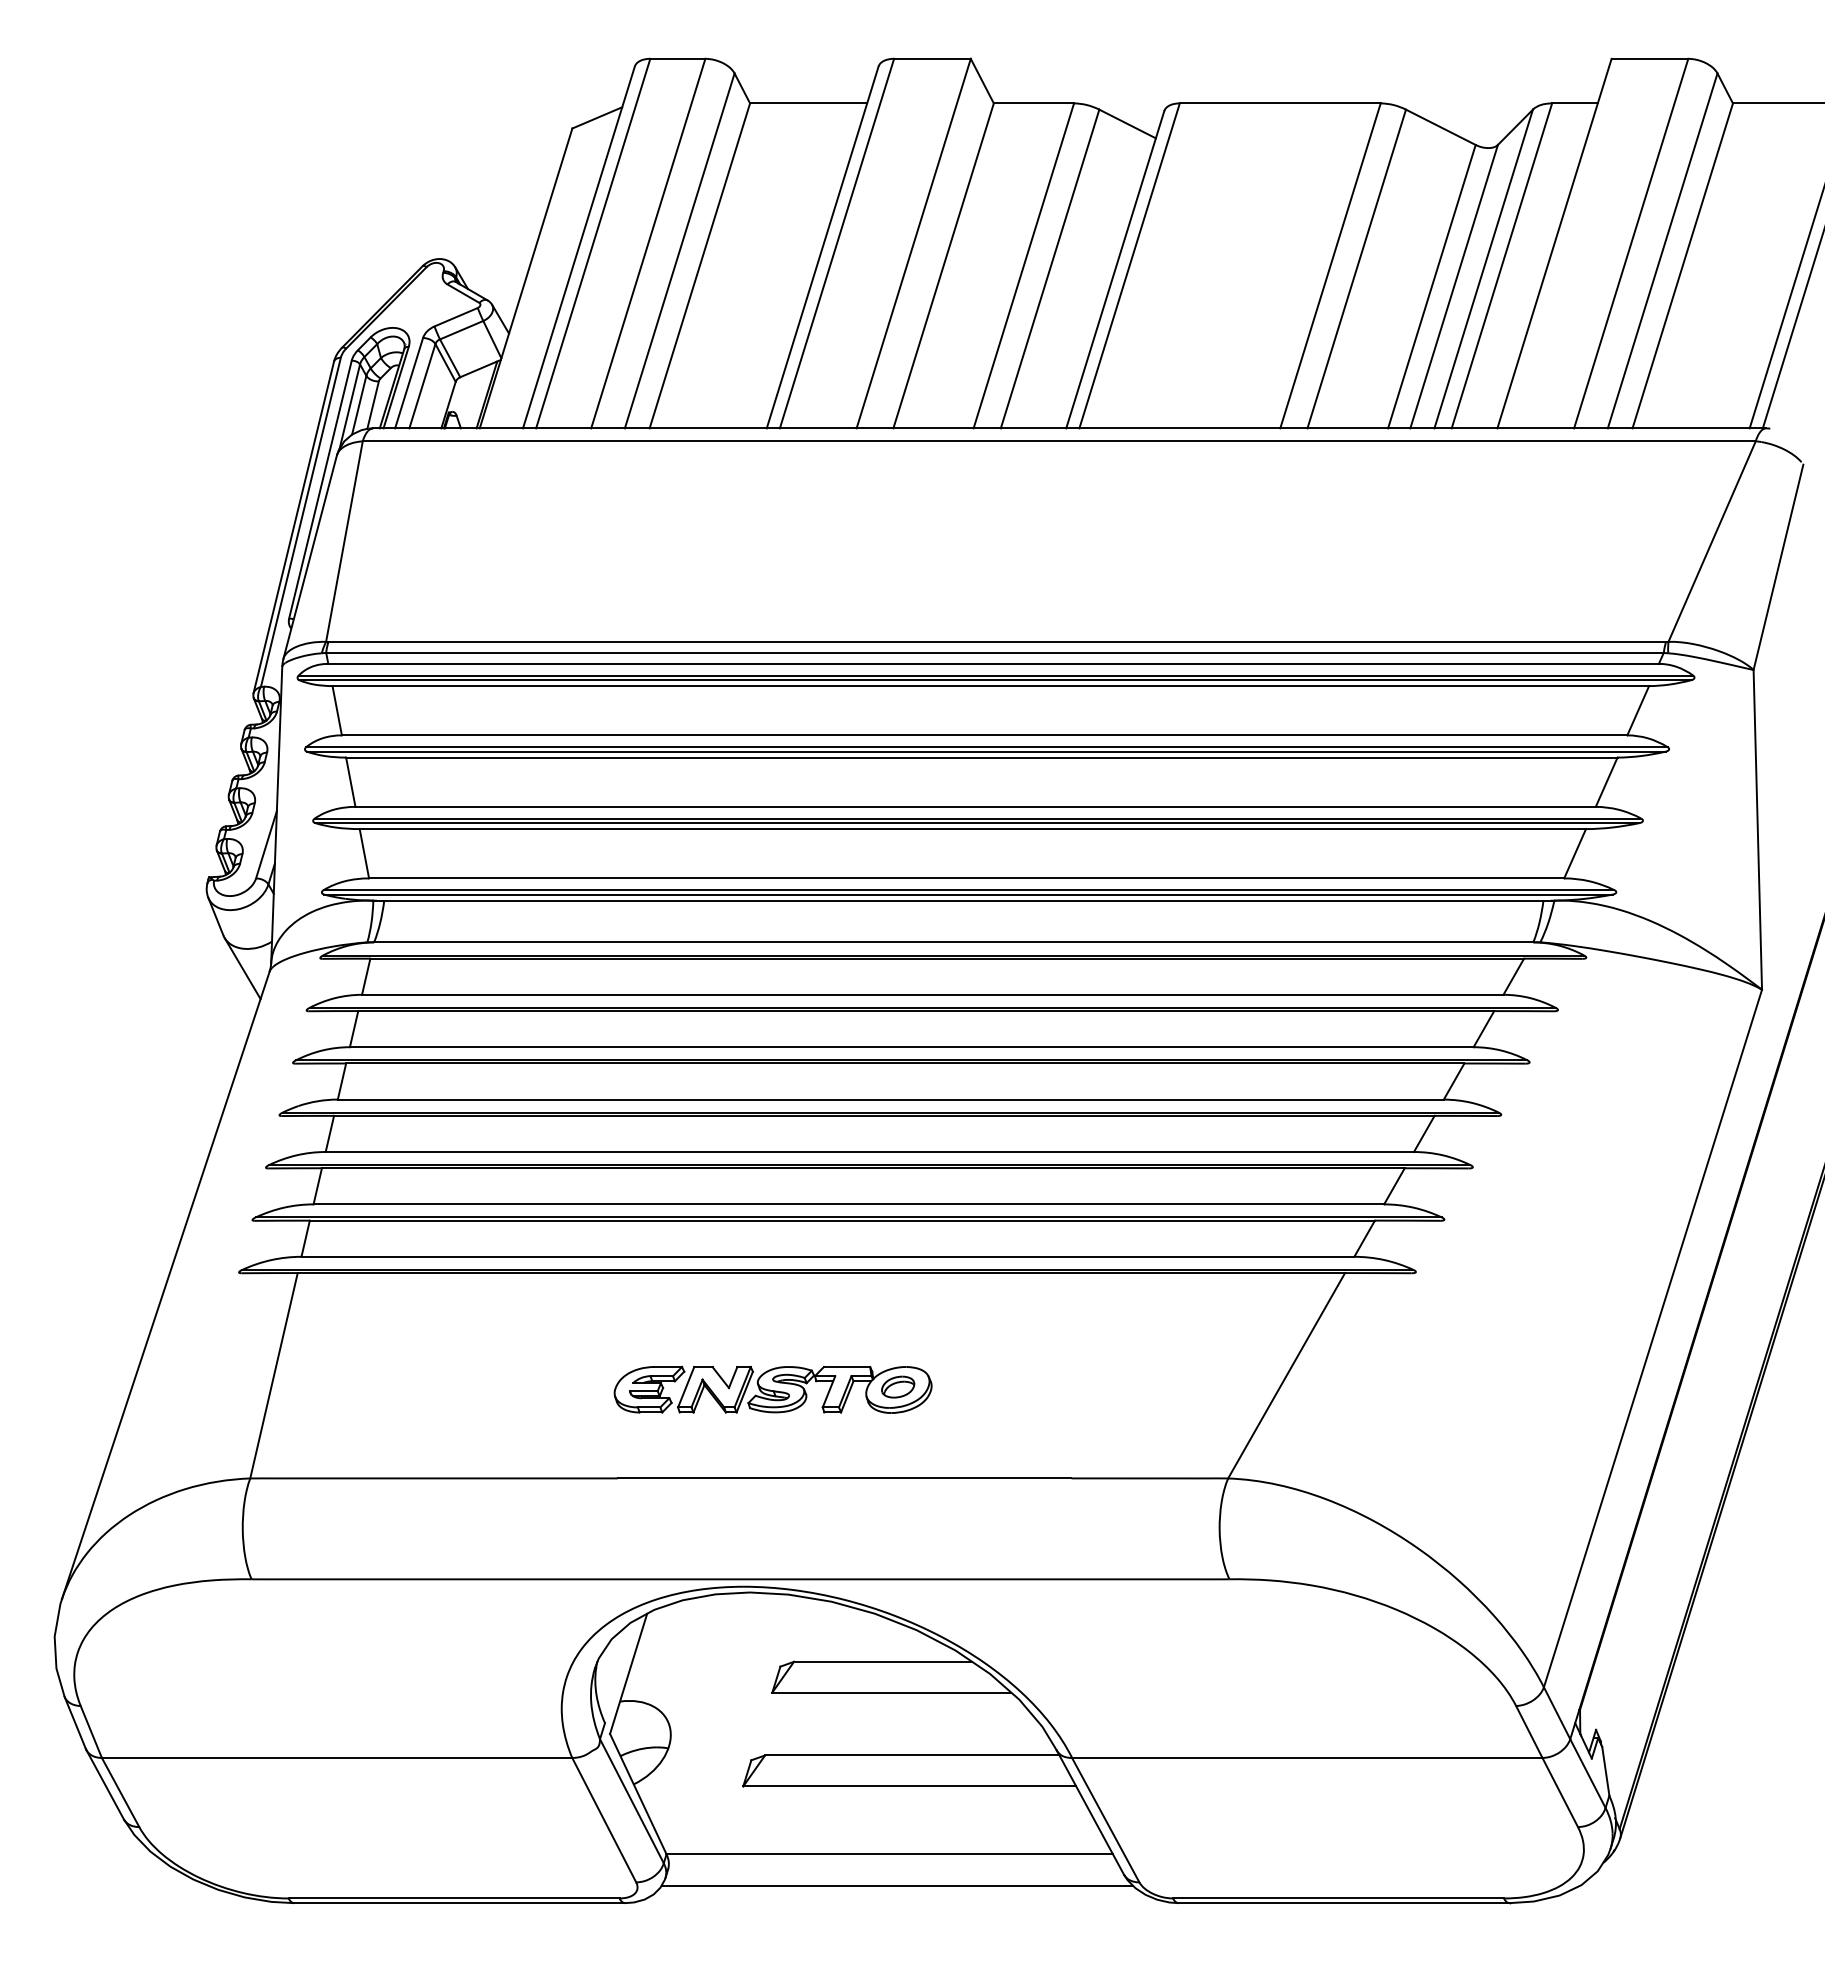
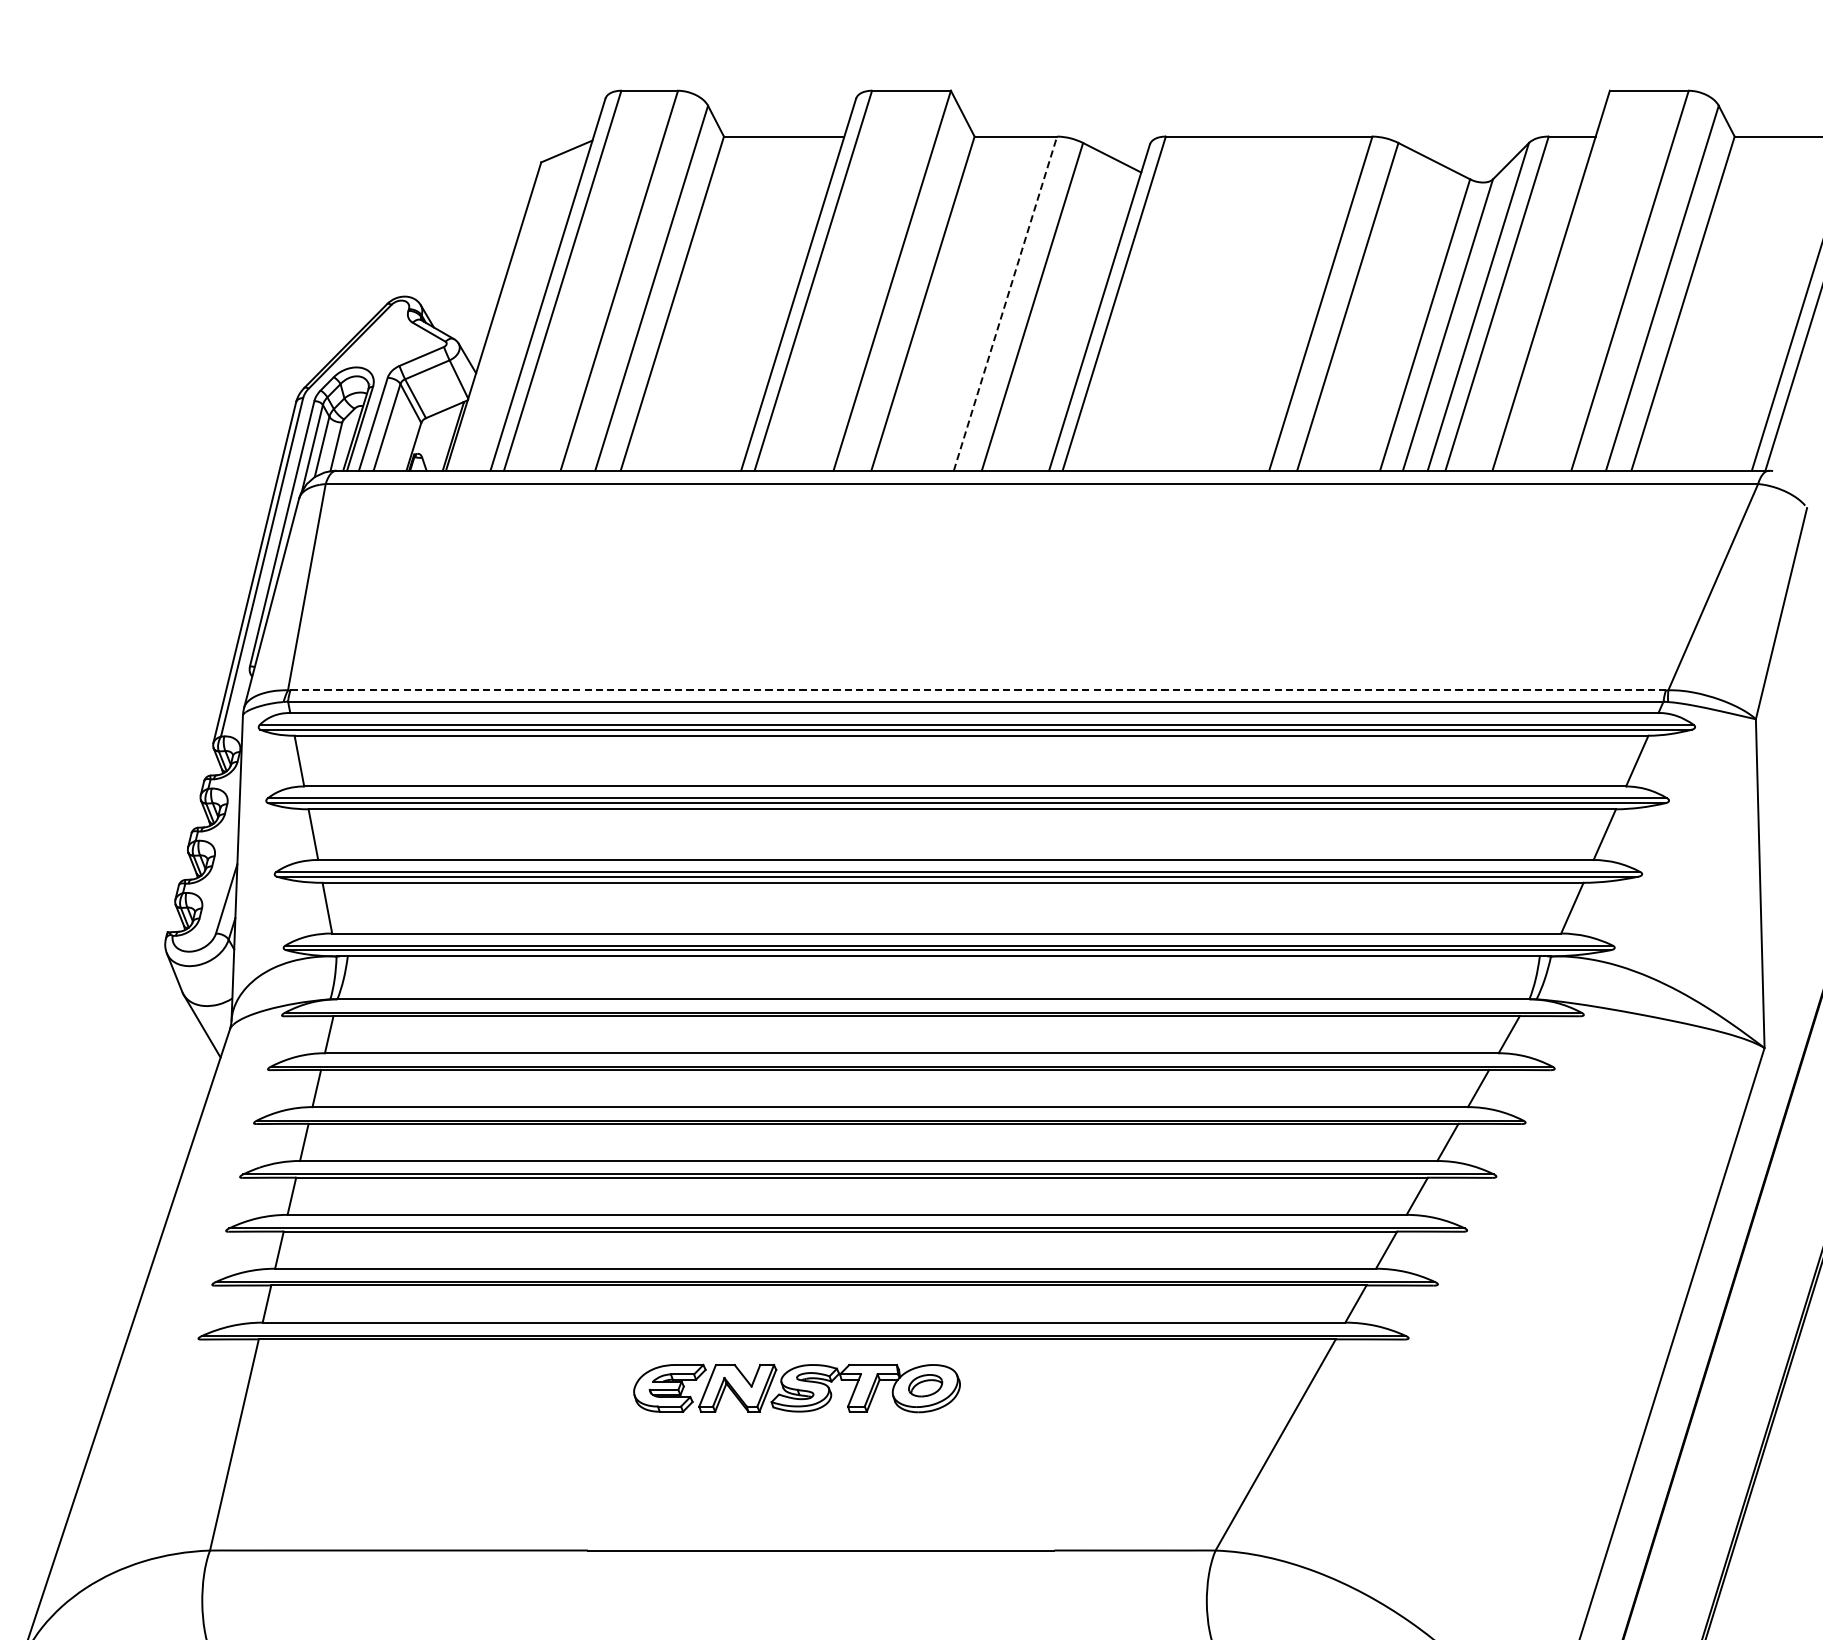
line: (1023, 265) -> (1005, 303), solid -> dashed
line: (997, 642) -> (978, 690), solid -> dashed
part: (772, 1389) -> (796, 1388), moved

